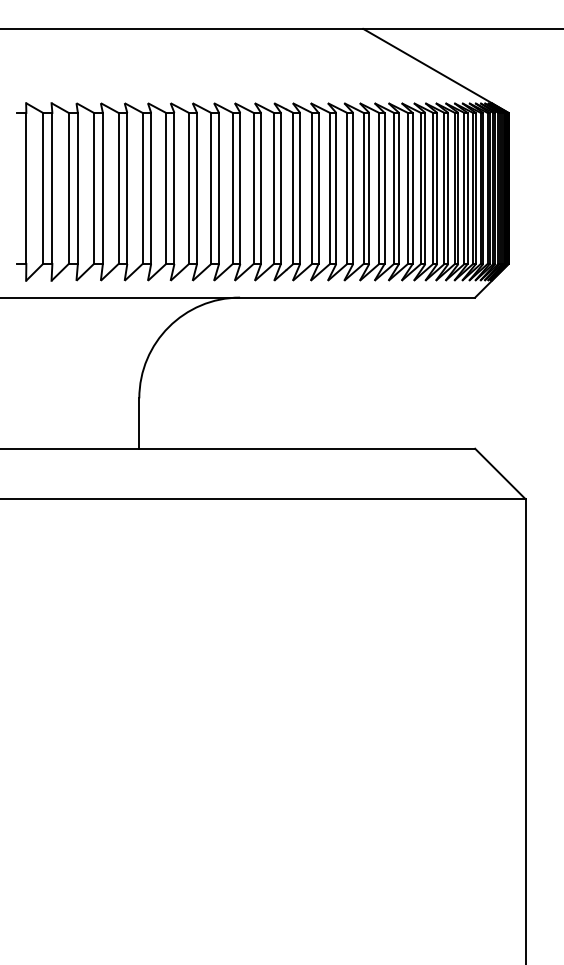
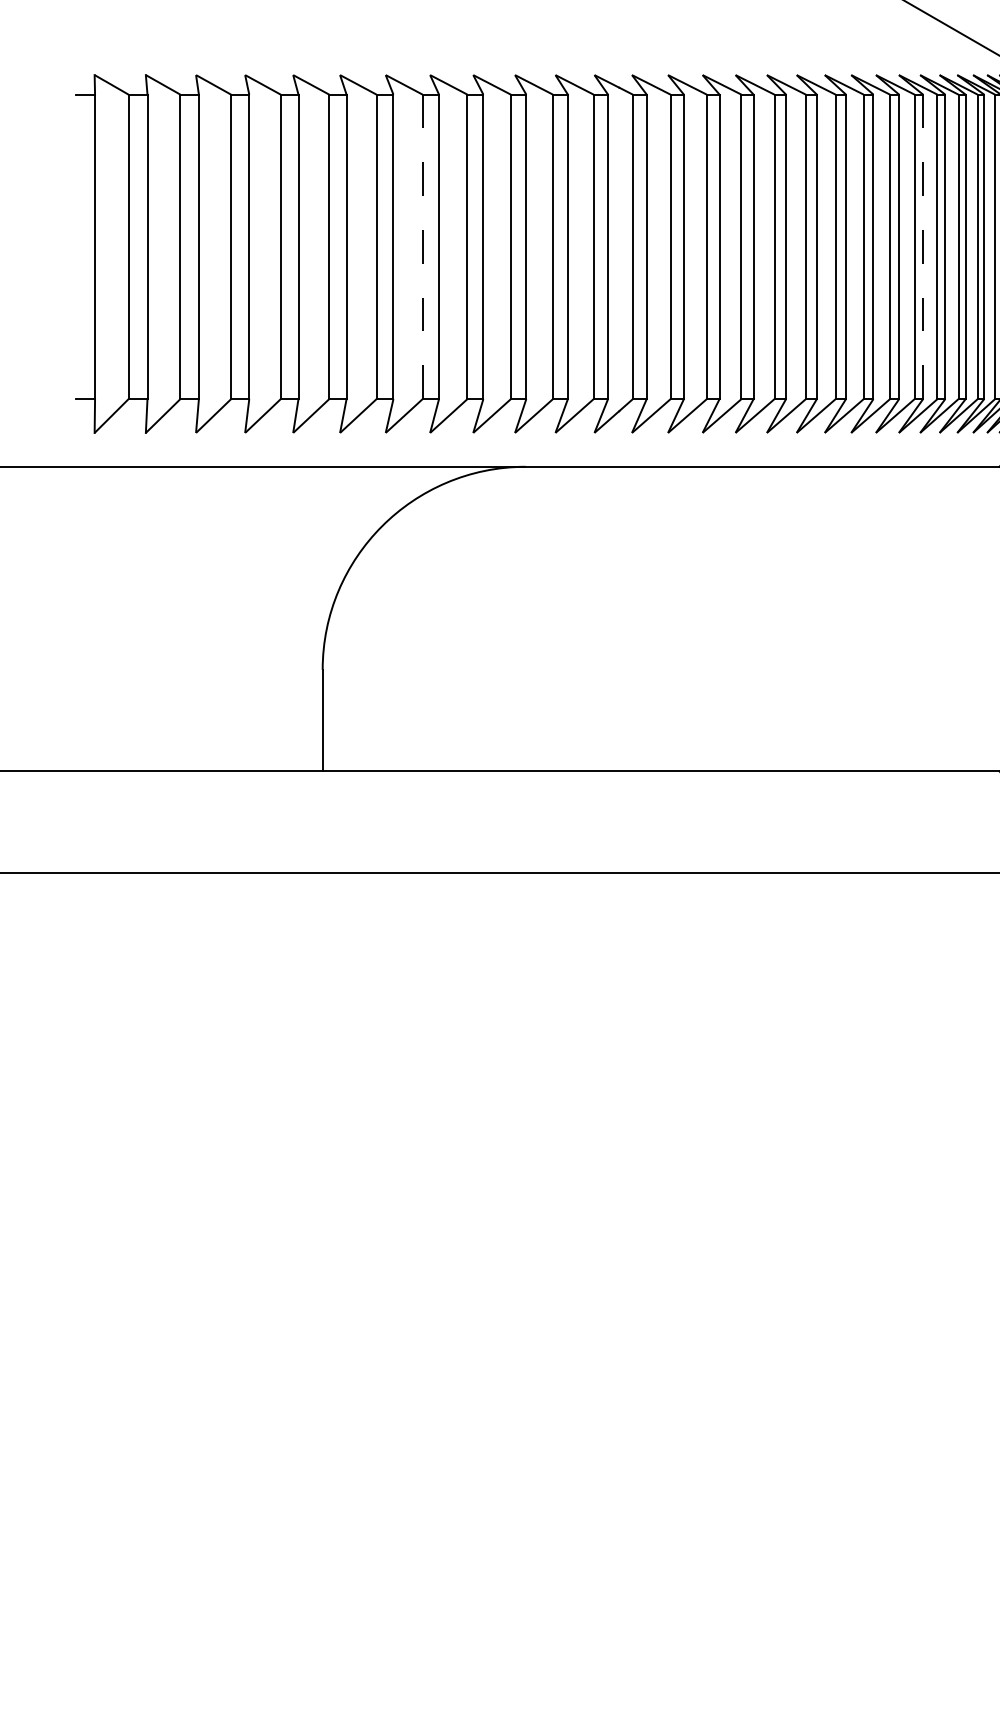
line: (188, 188) -> (421, 246), solid -> dashed
line: (437, 188) -> (923, 246), solid -> dashed

